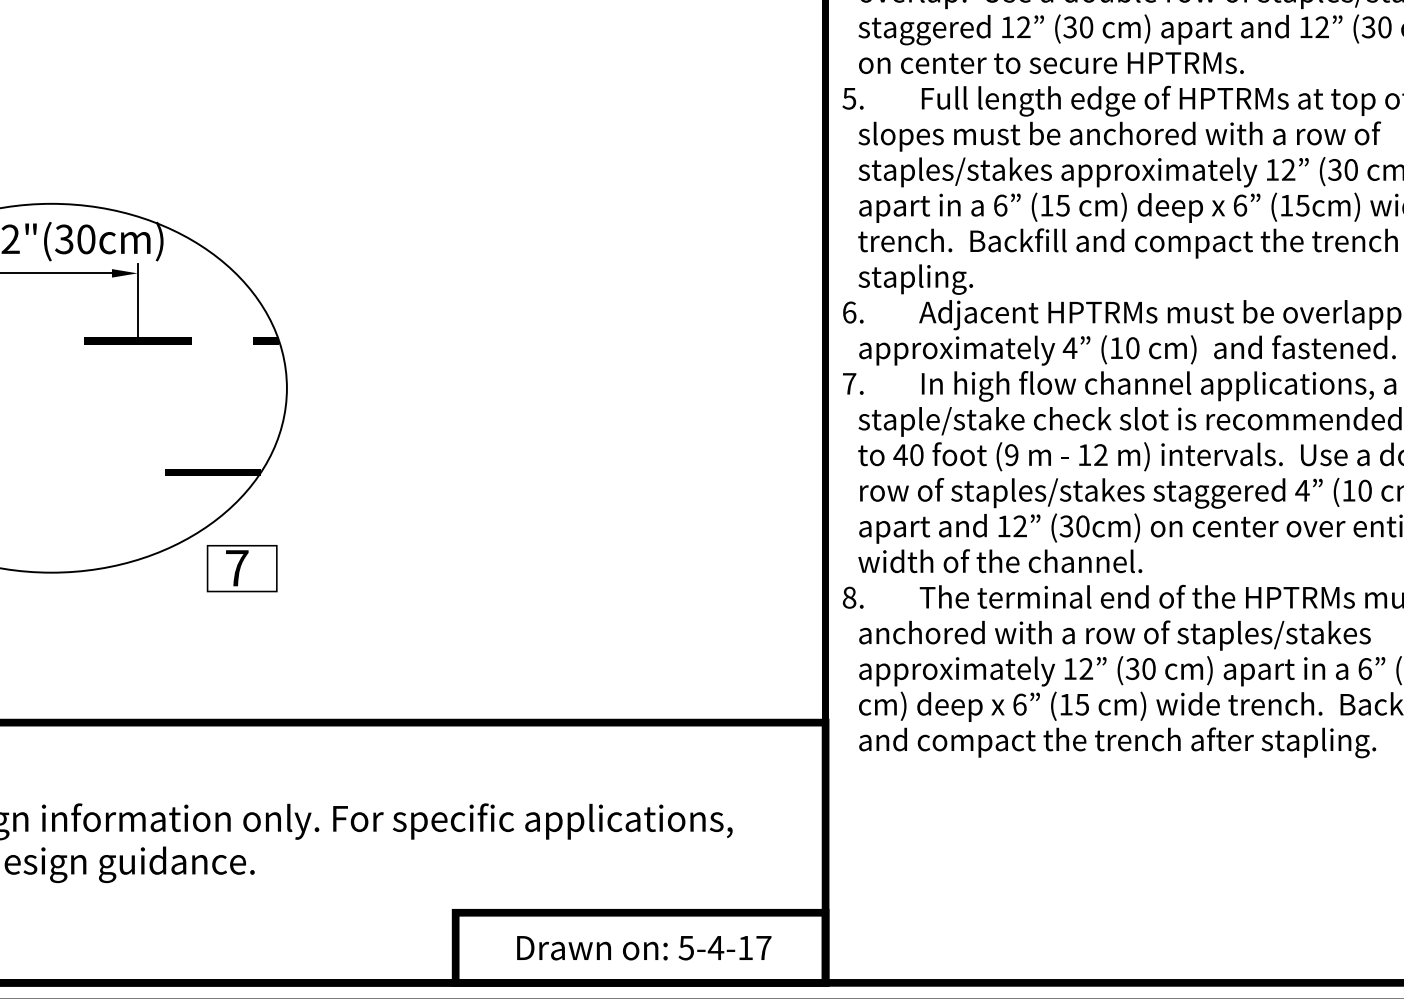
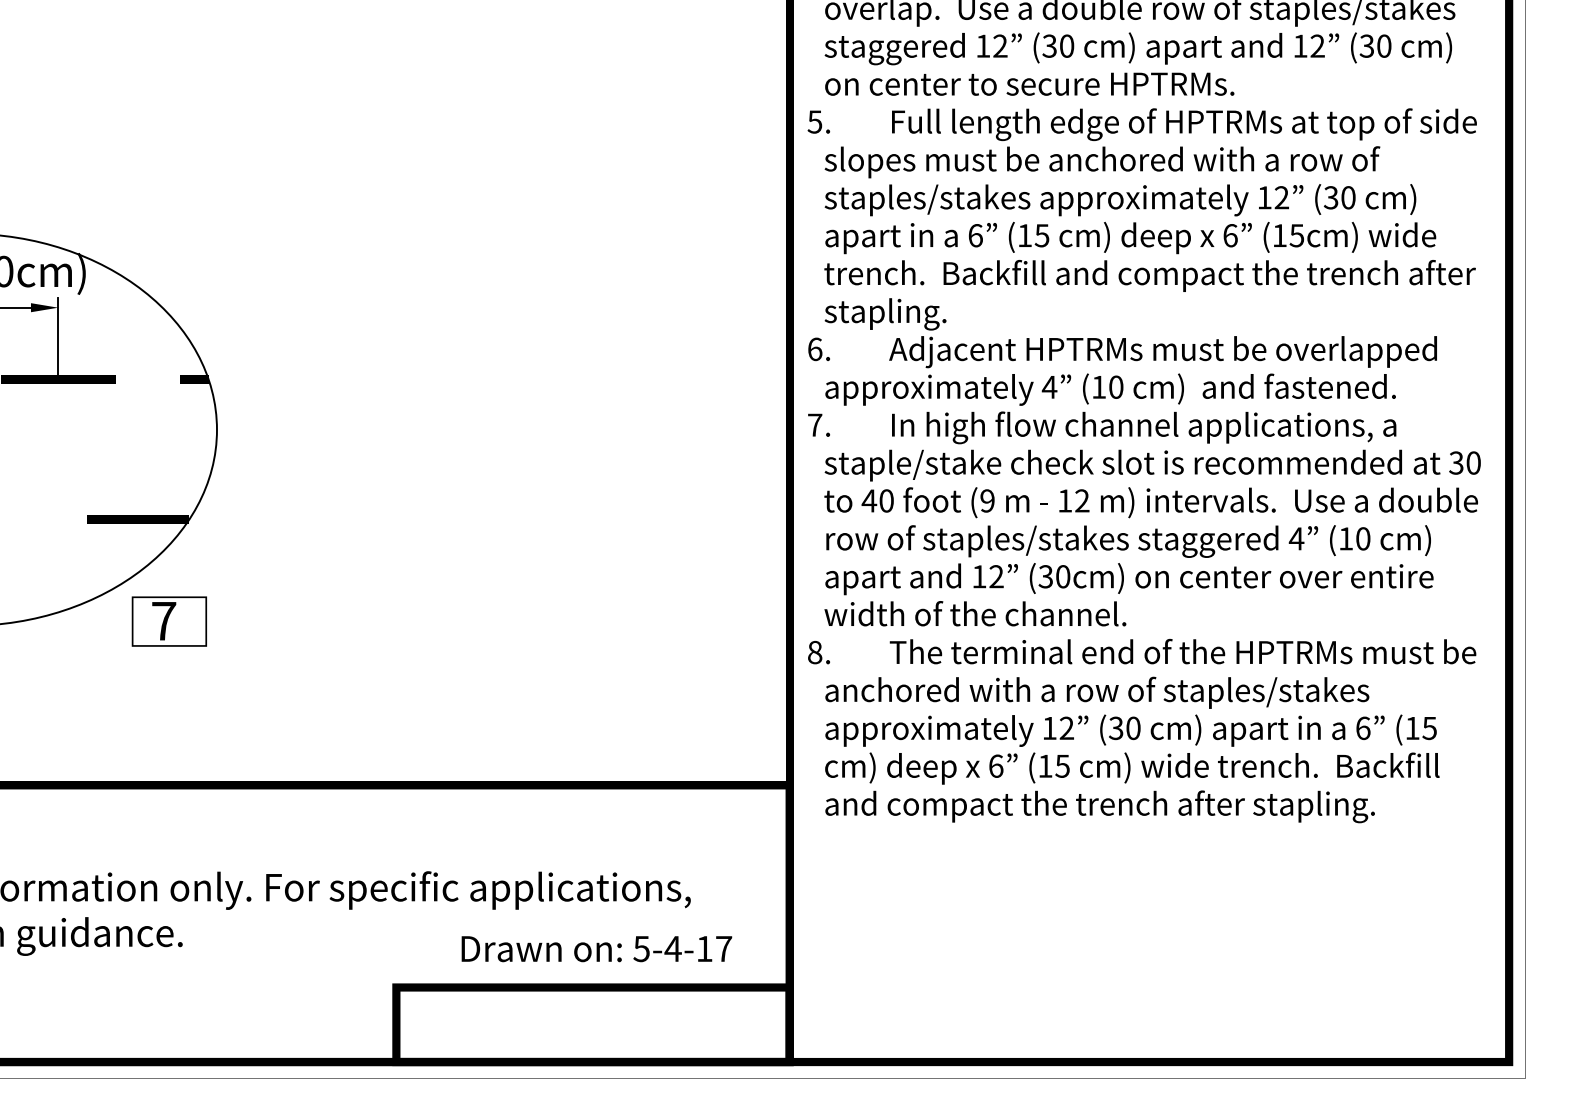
text: (643, 948) -> (596, 949), moved

